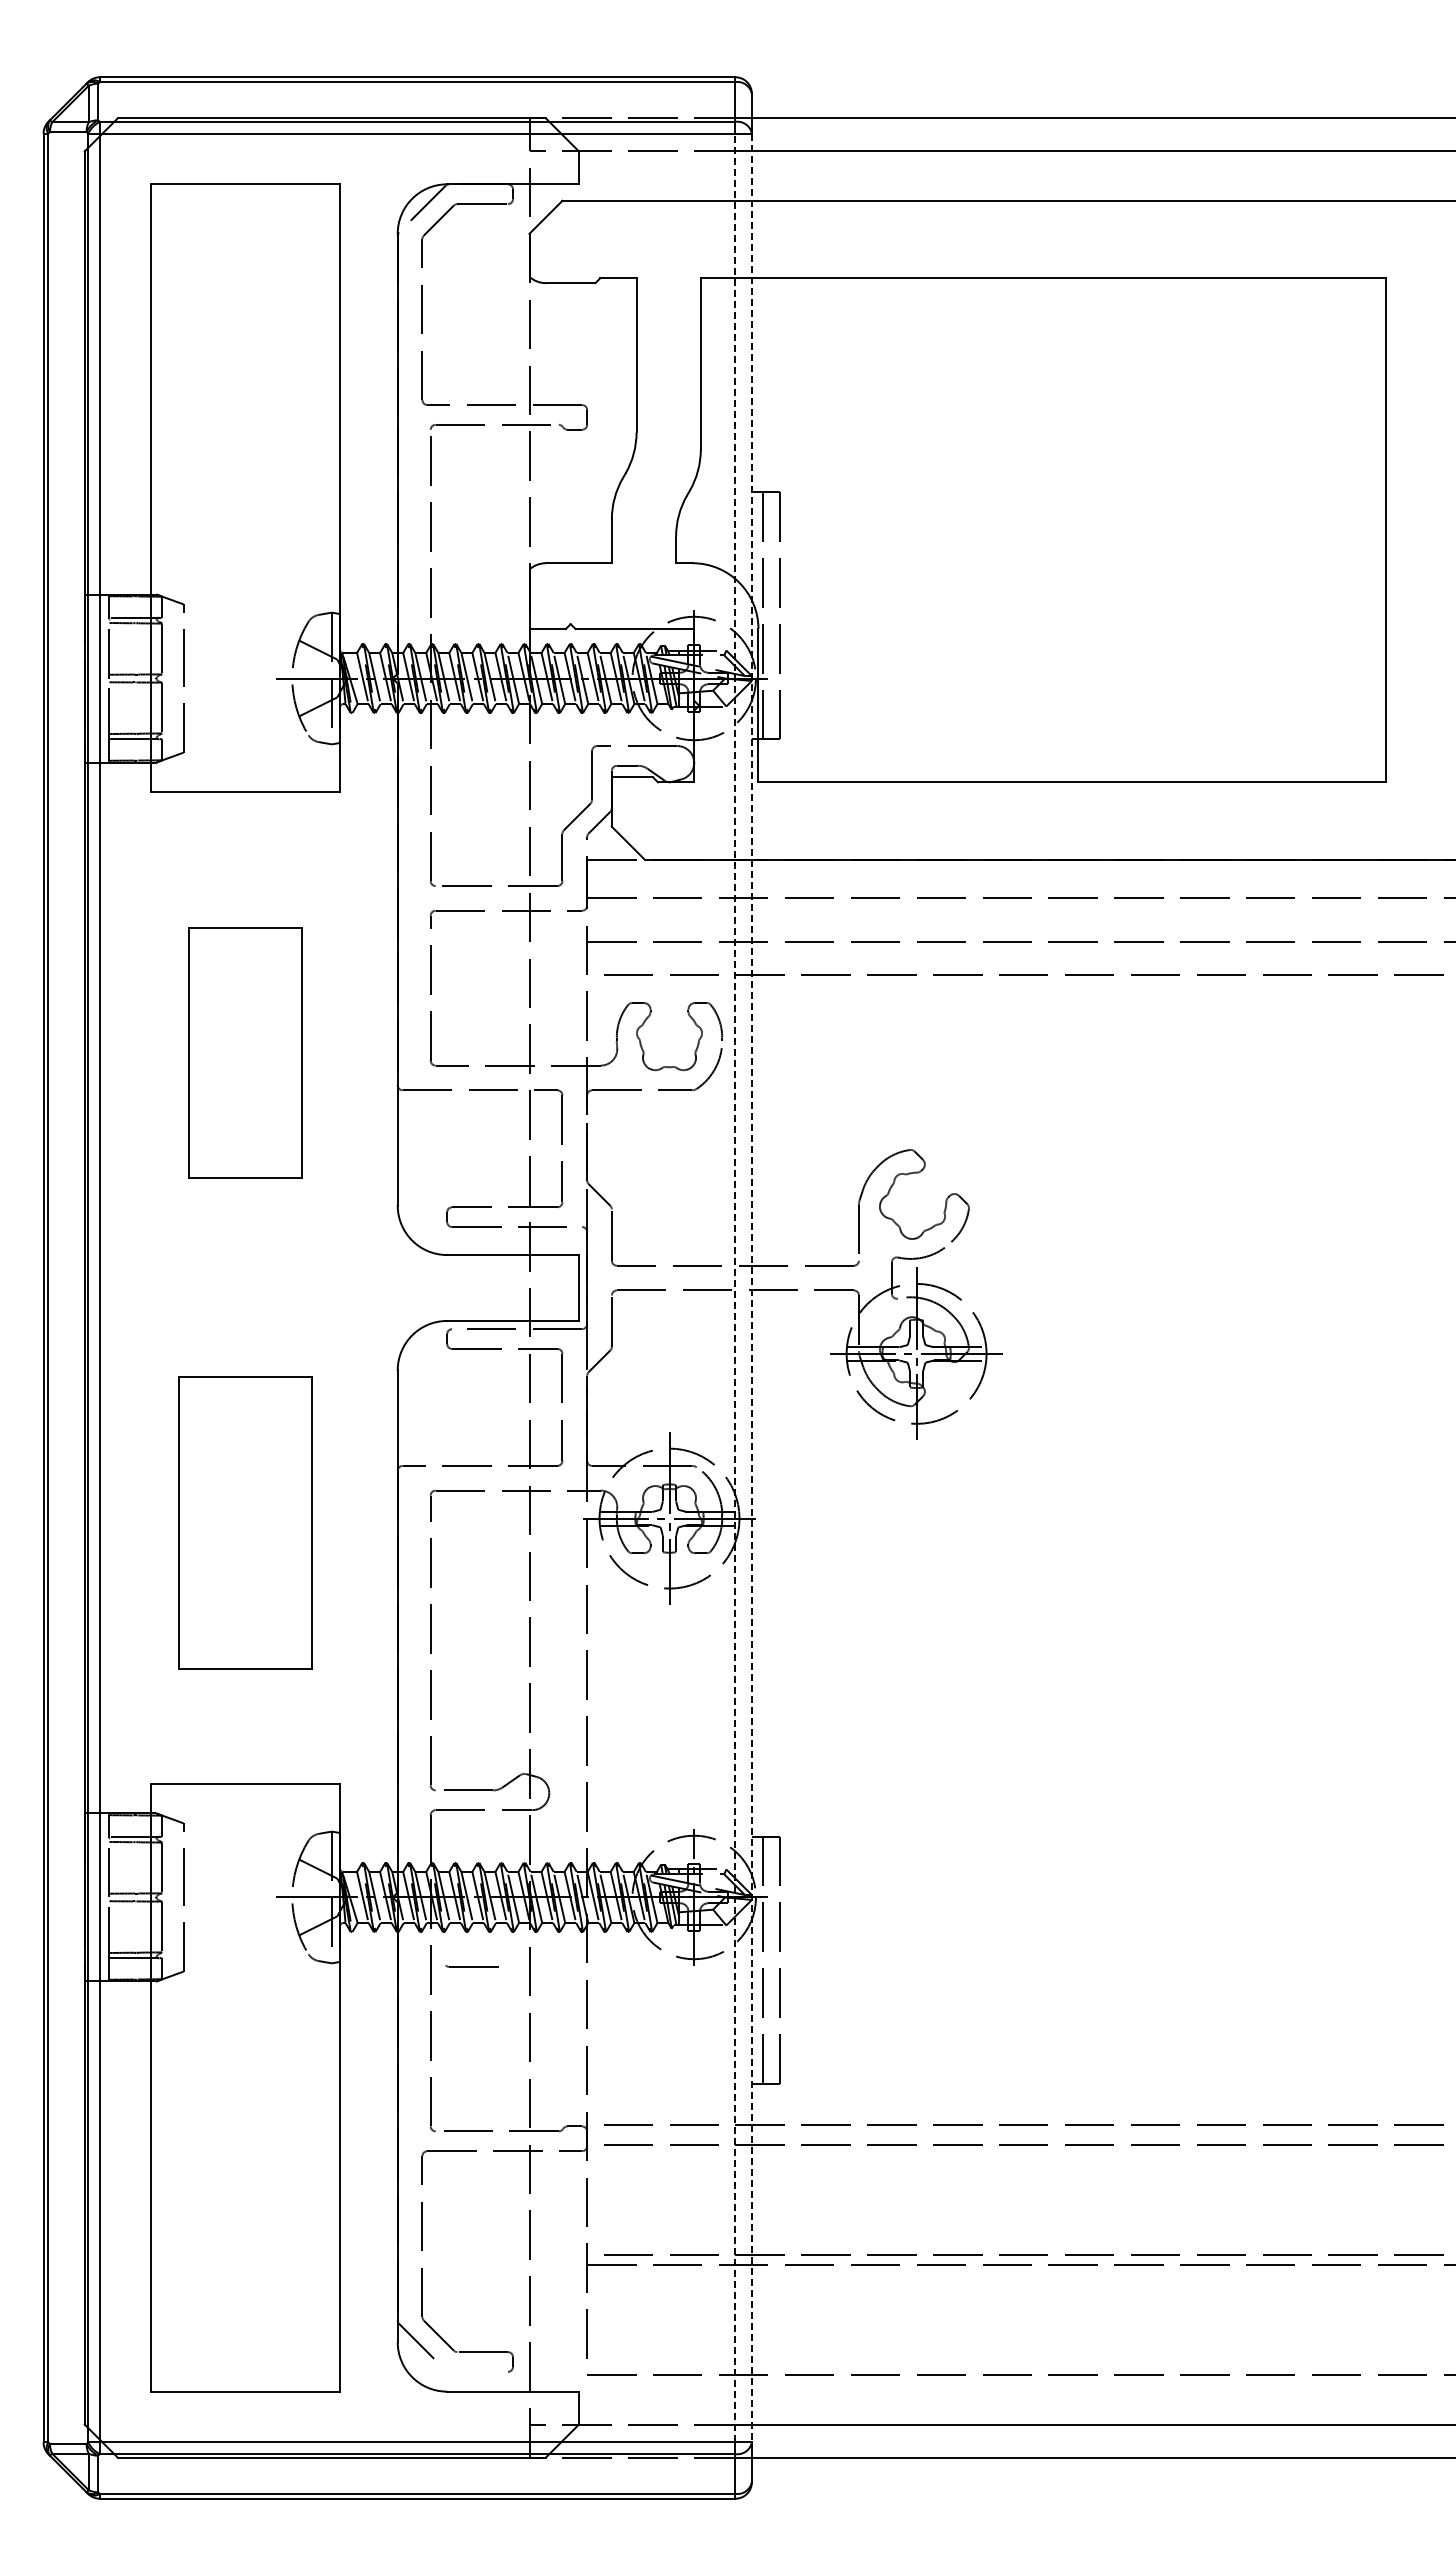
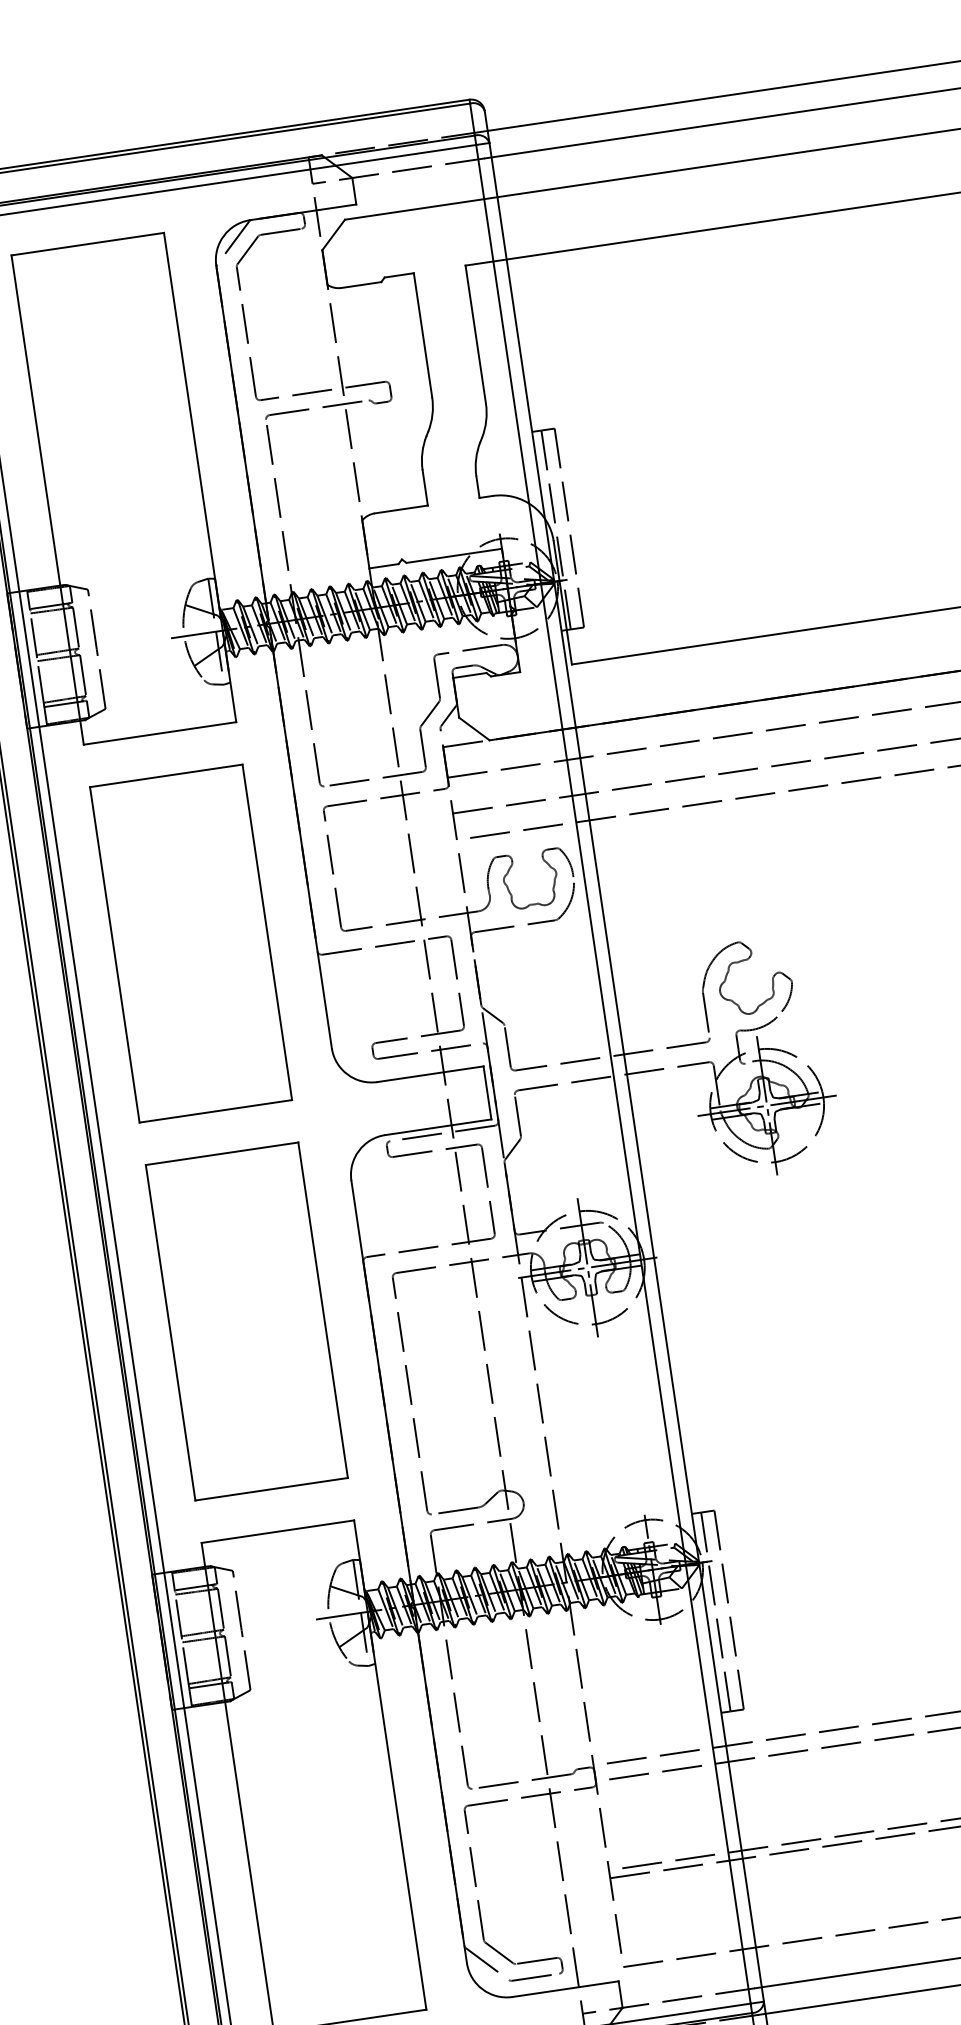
part: (245, 1053) -> (191, 943), size x1.67
line: (735, 1287) -> (613, 1073), dashed -> solid
line: (751, 1288) -> (626, 1072), dashed -> solid
part: (245, 1522) -> (246, 1321), size x1.43
line: (471, 1966) -> (529, 1977), moved

